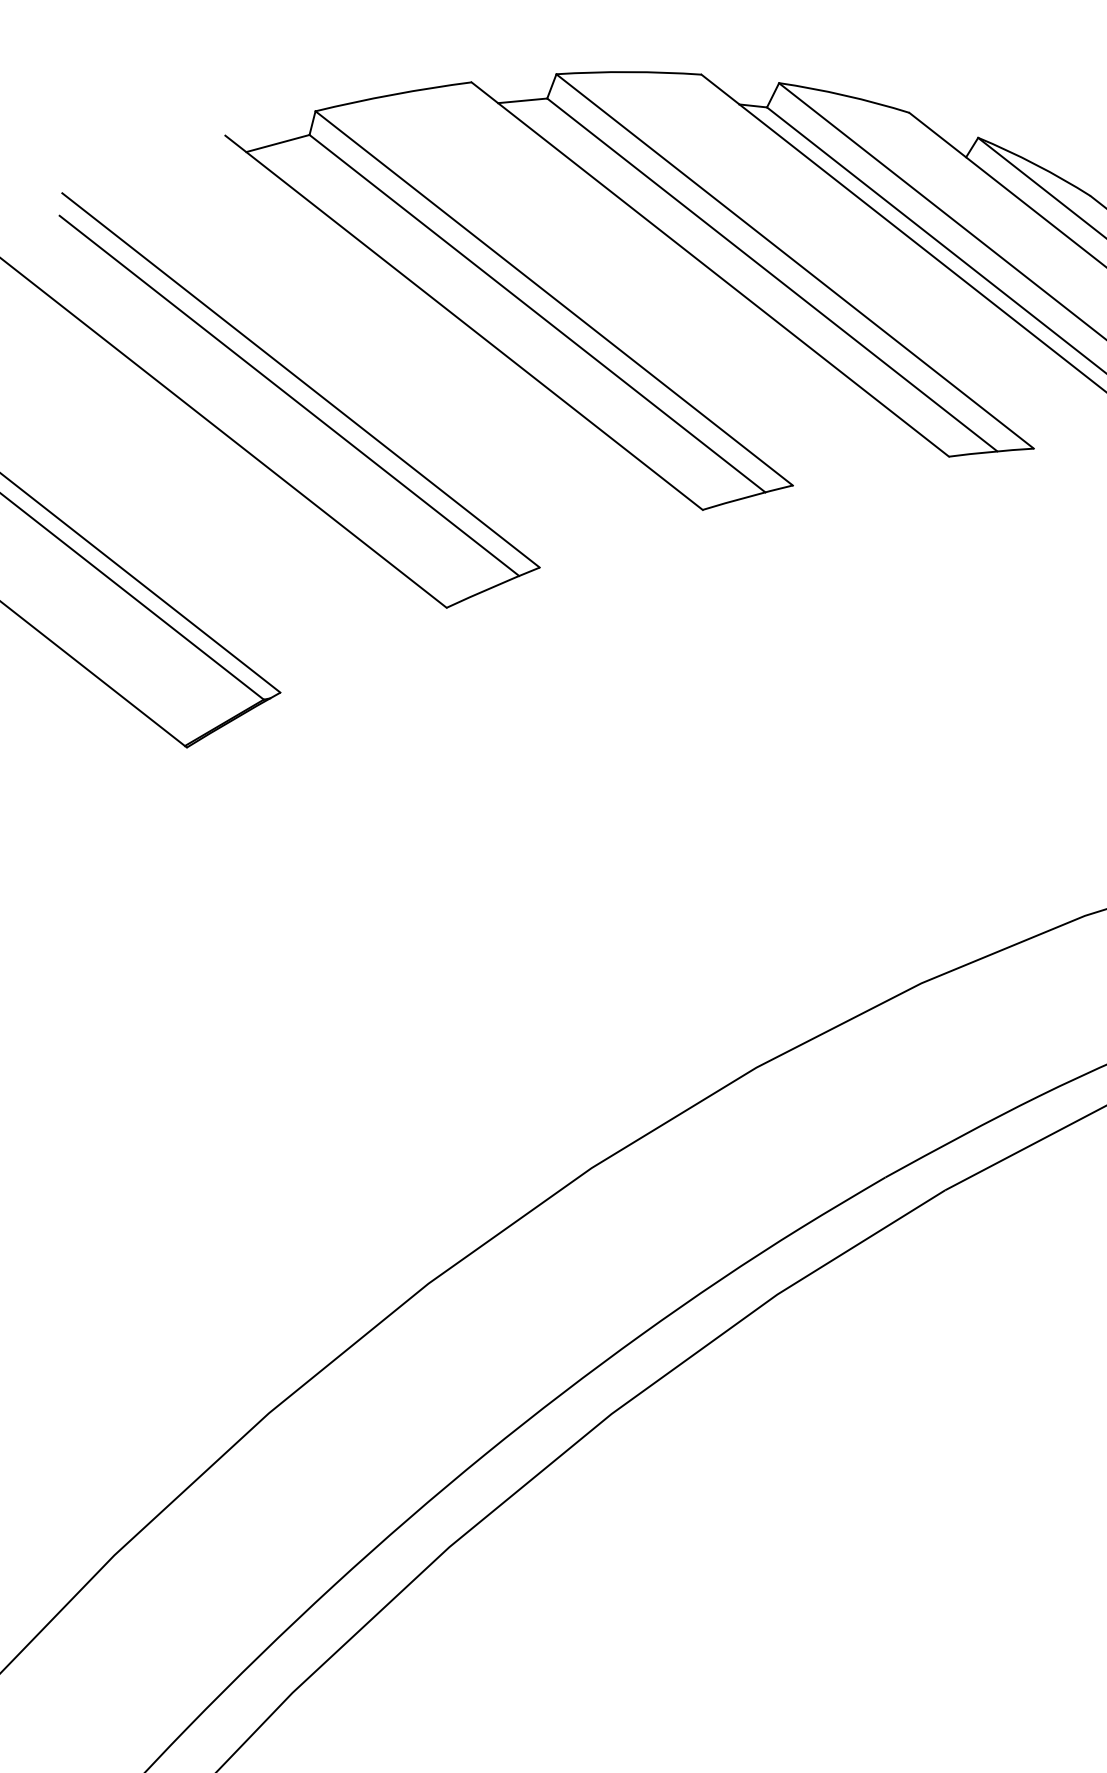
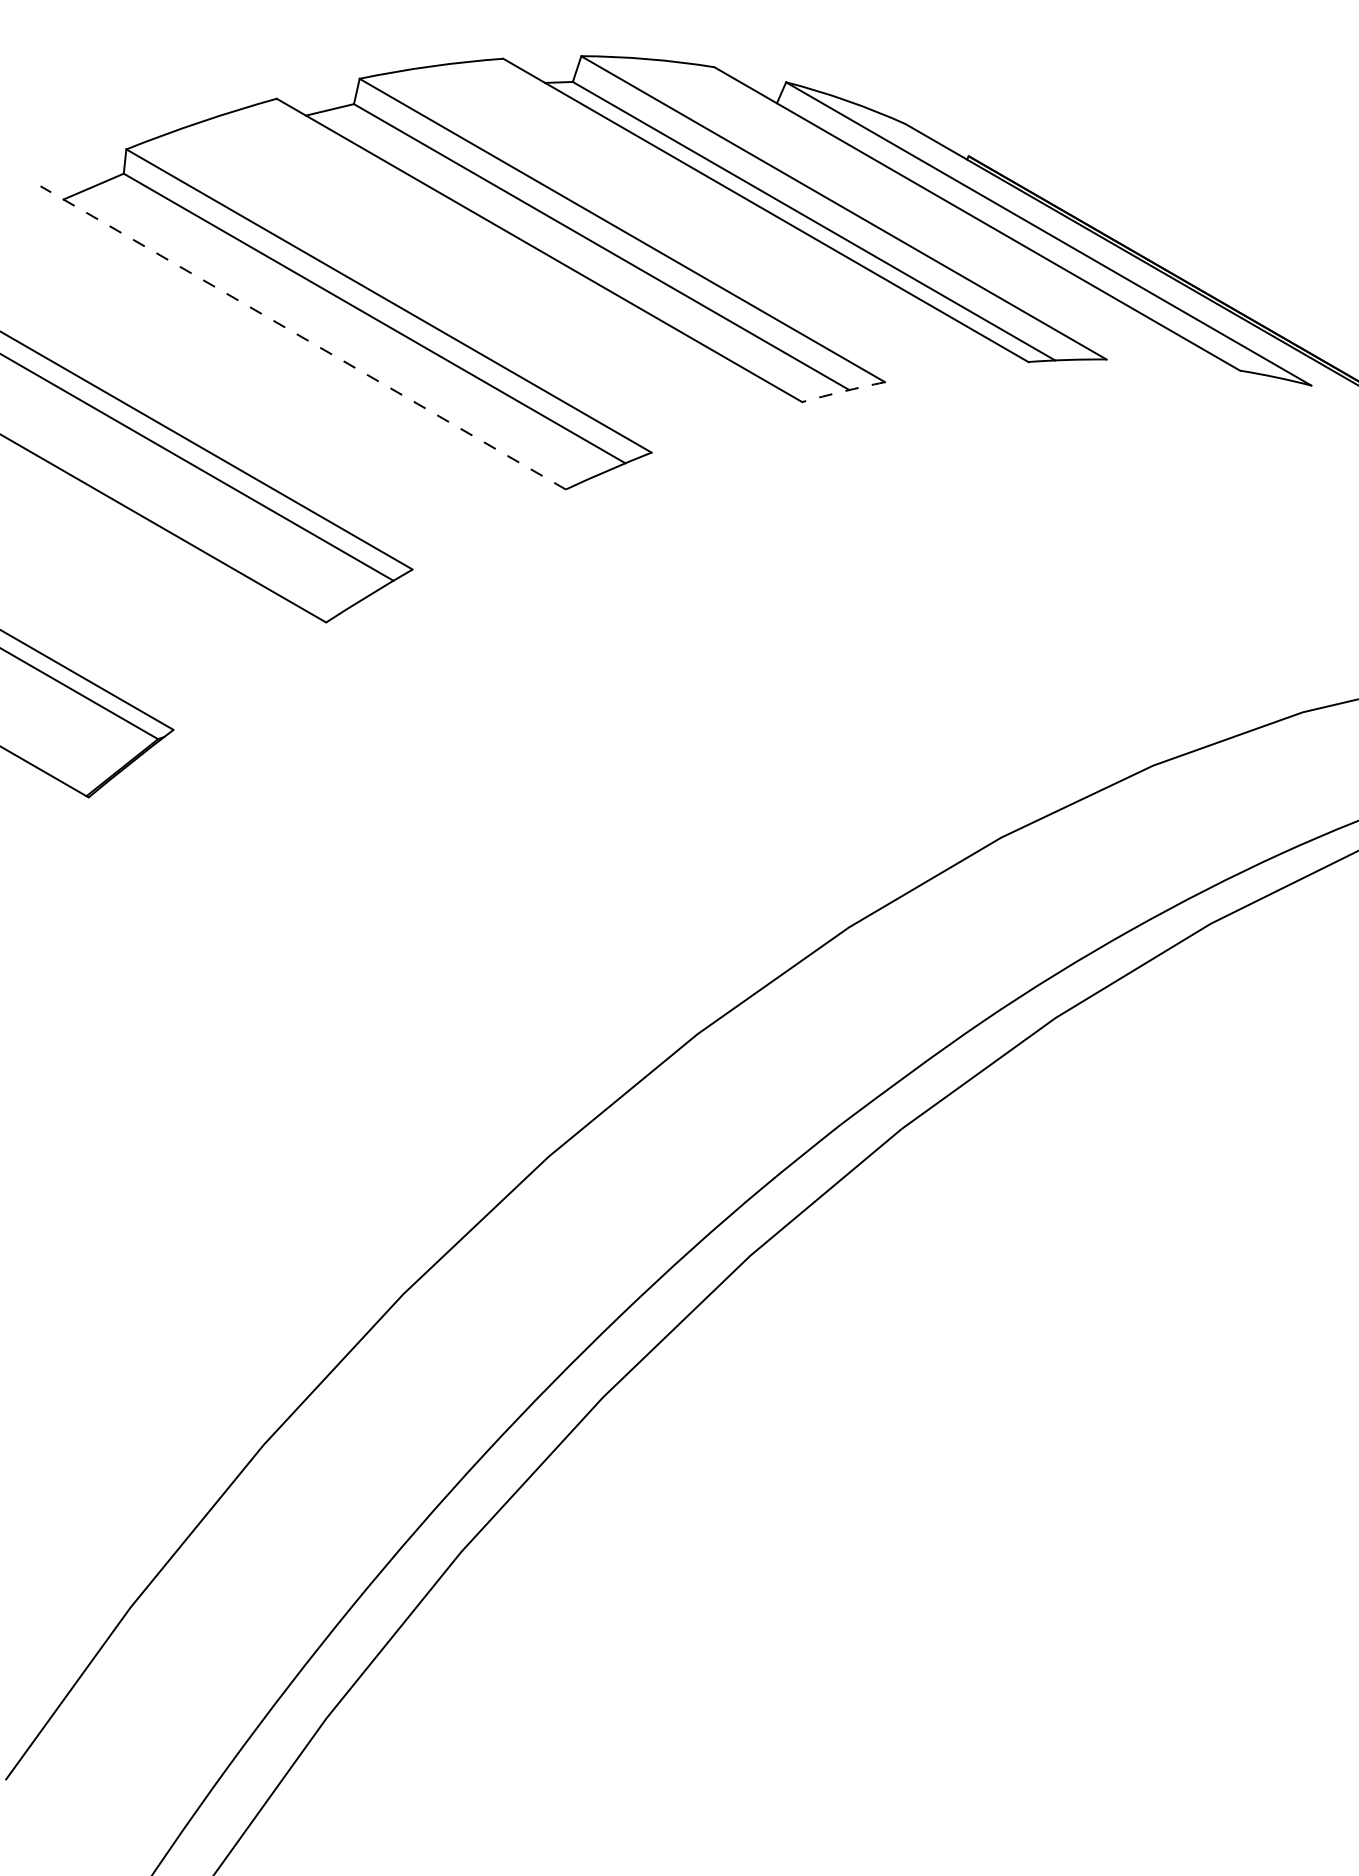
line: (463, 322) -> (302, 337), solid -> dashed
arc: (991, 452) -> (843, 391), solid -> dashed

